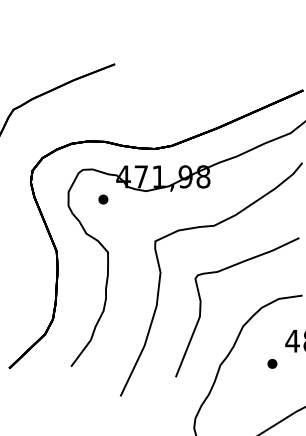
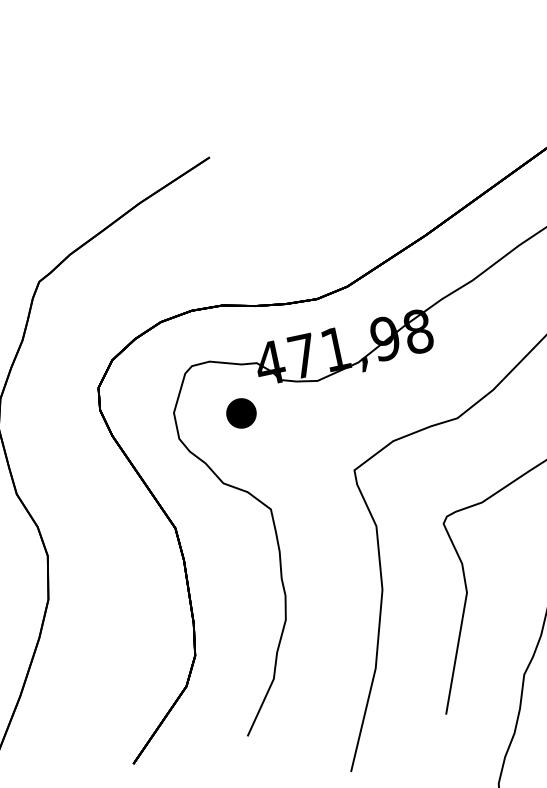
part: (103, 199) -> (241, 413), size x1.6

